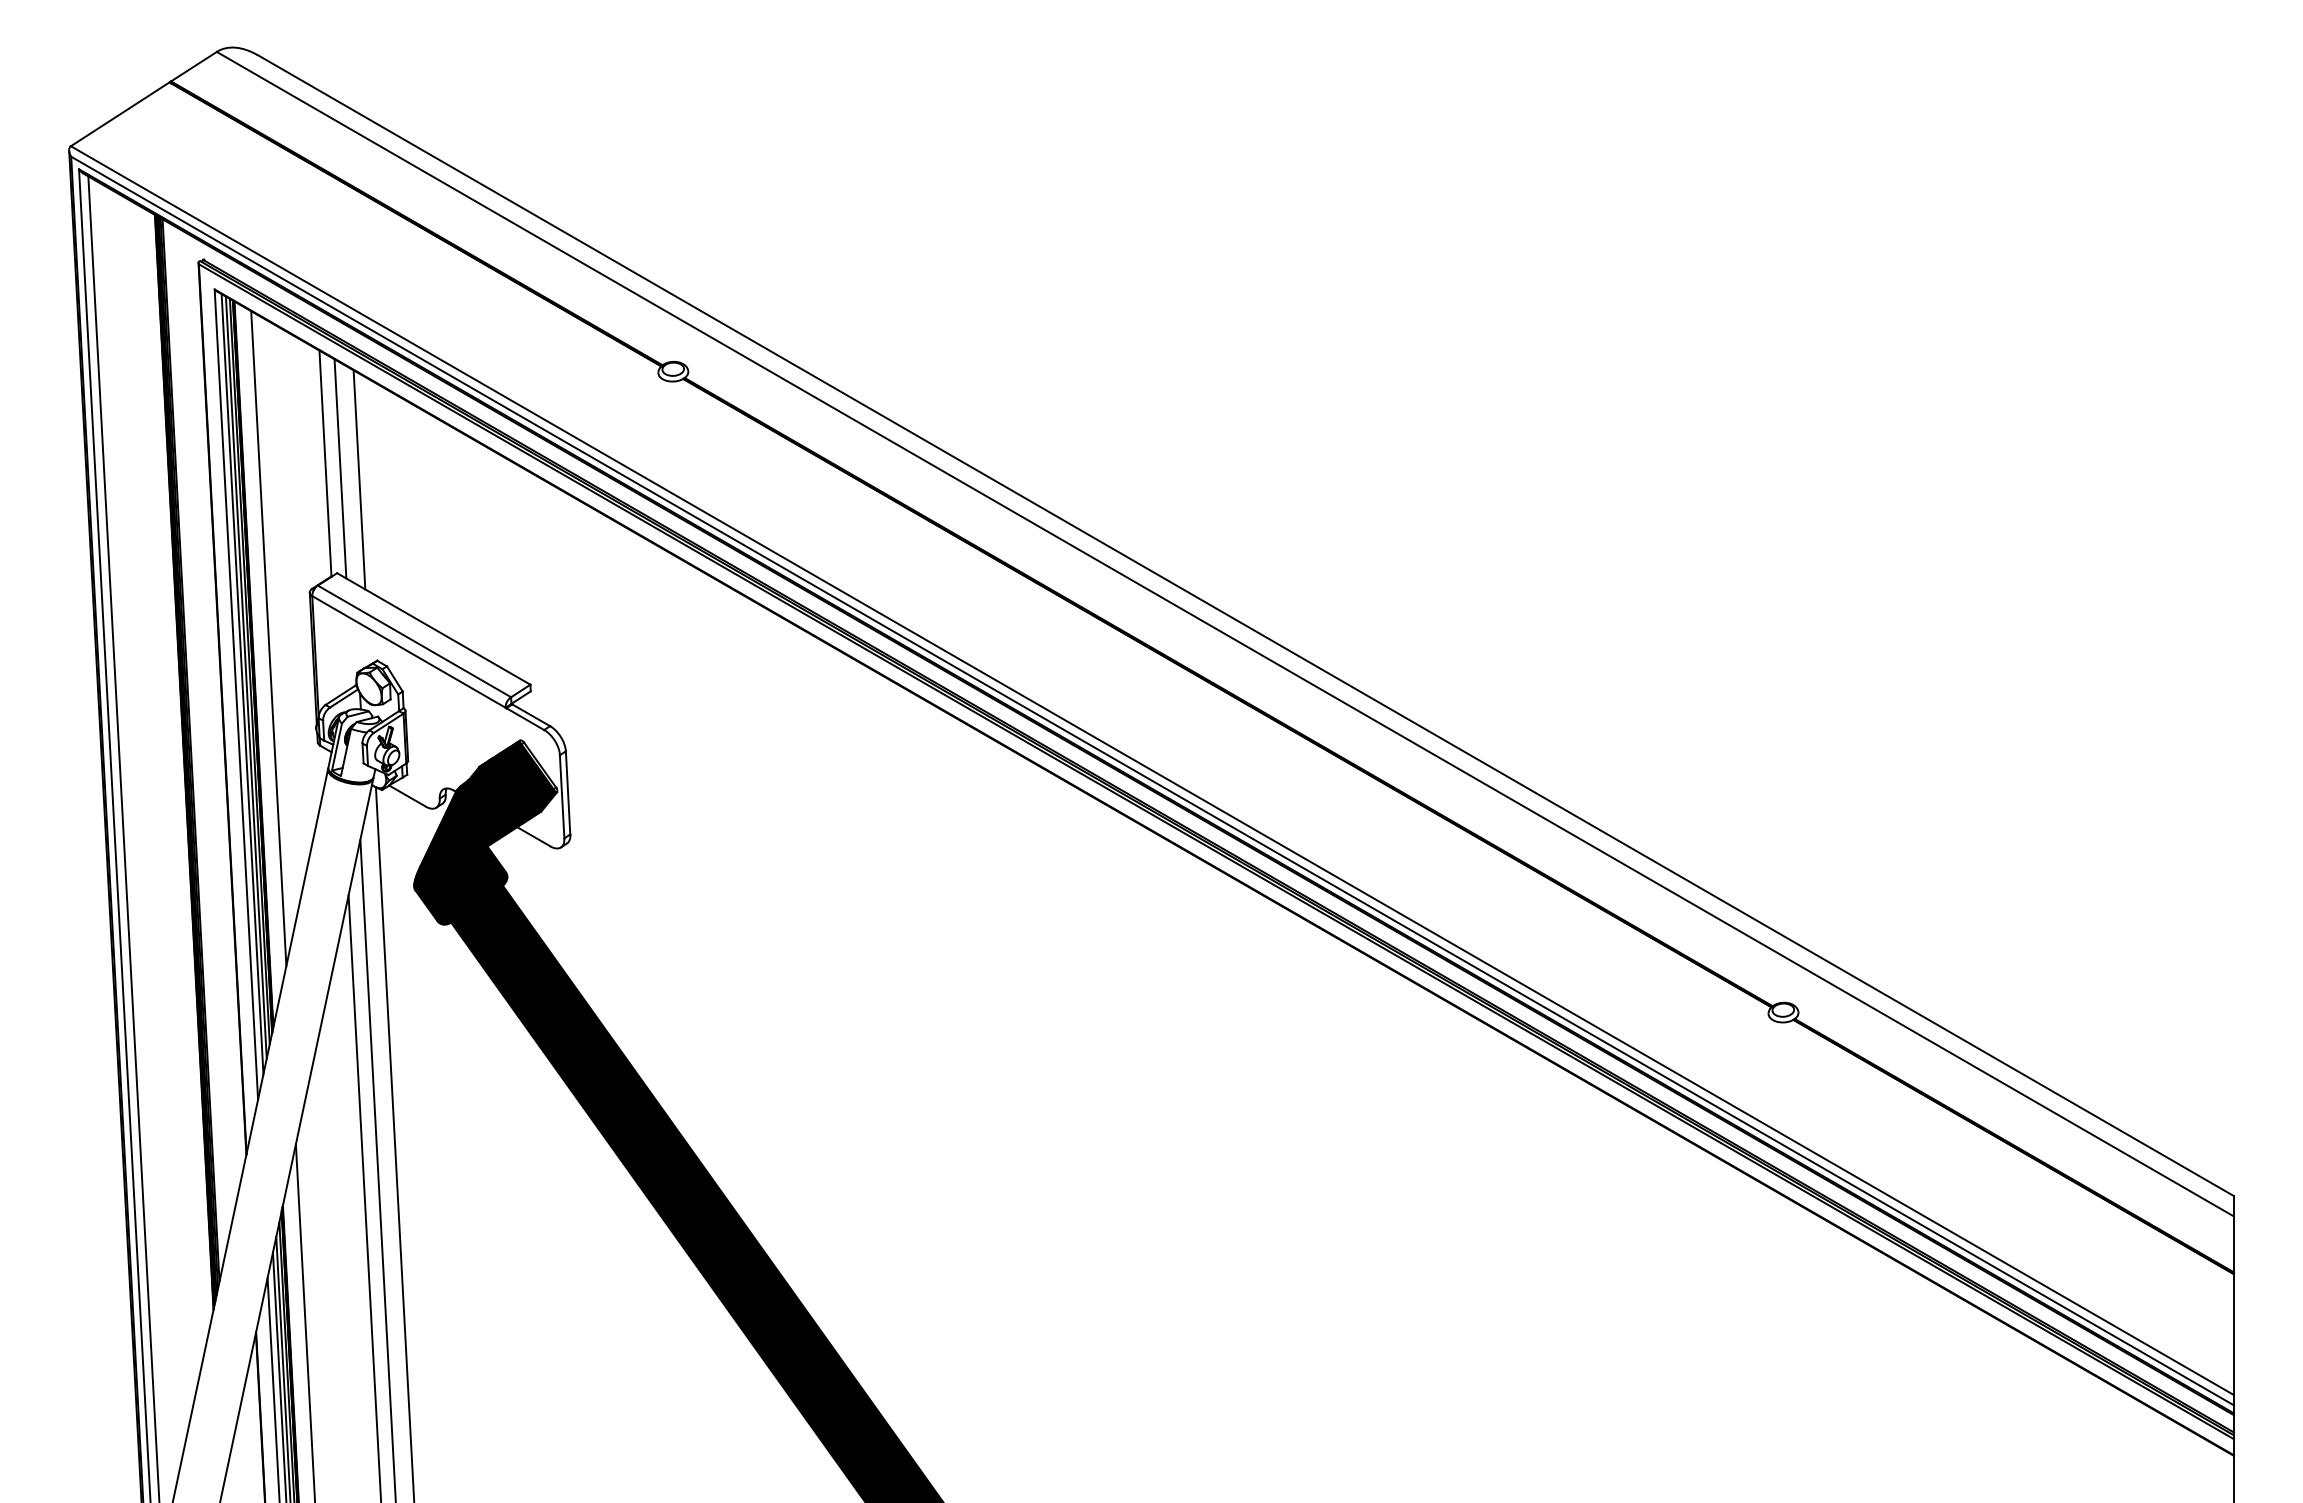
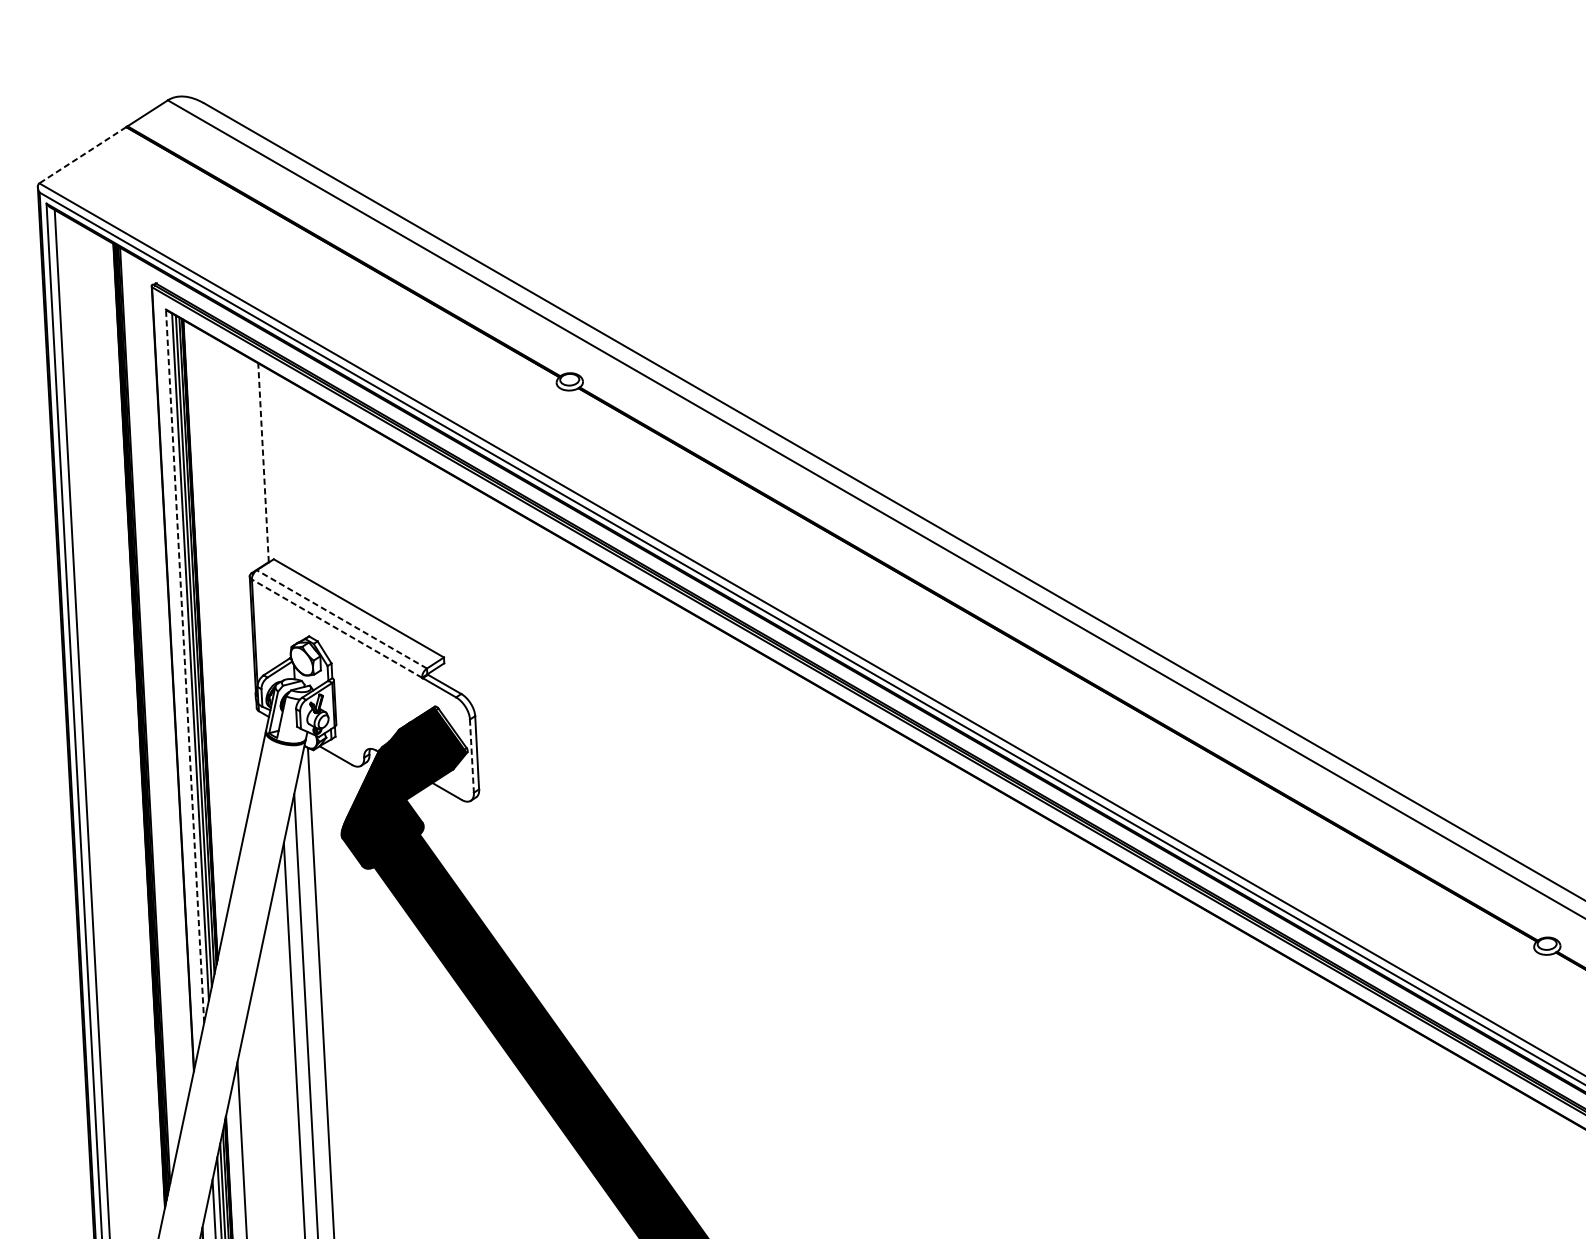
line: (120, 114) -> (83, 155), solid -> dashed
line: (325, 462) -> (263, 461), solid -> dashed
line: (340, 468) -> (276, 467), removed
line: (359, 479) -> (293, 476), removed
line: (268, 638) -> (213, 616), removed
line: (414, 641) -> (341, 619), solid -> dashed
line: (408, 651) -> (336, 628), solid -> dashed
line: (236, 694) -> (185, 666), solid -> dashed
line: (562, 796) -> (472, 755), solid -> dashed

